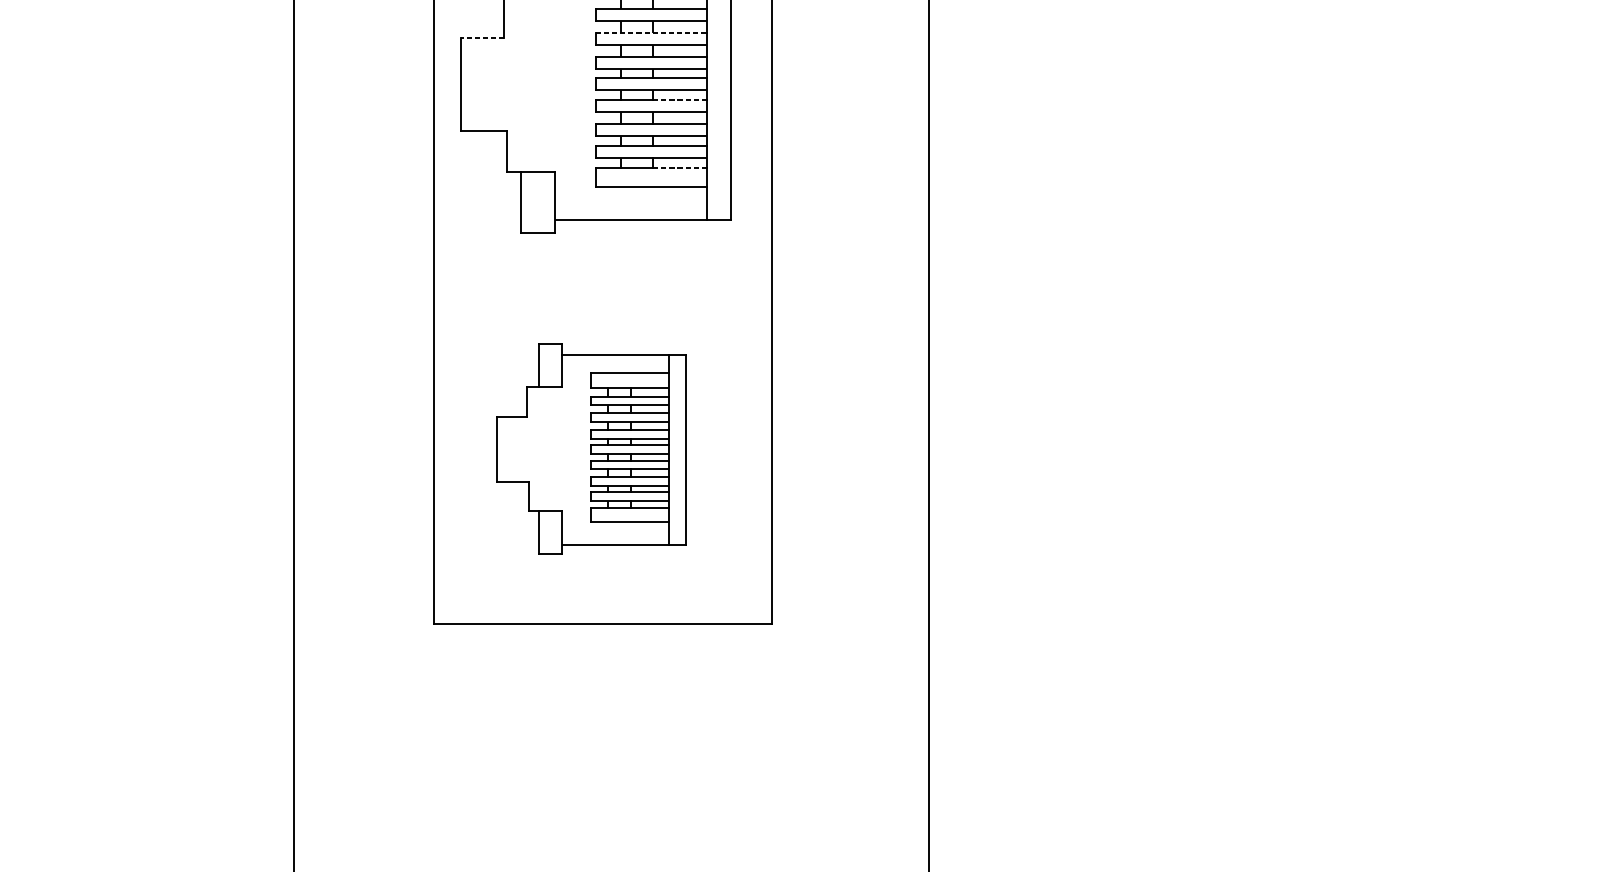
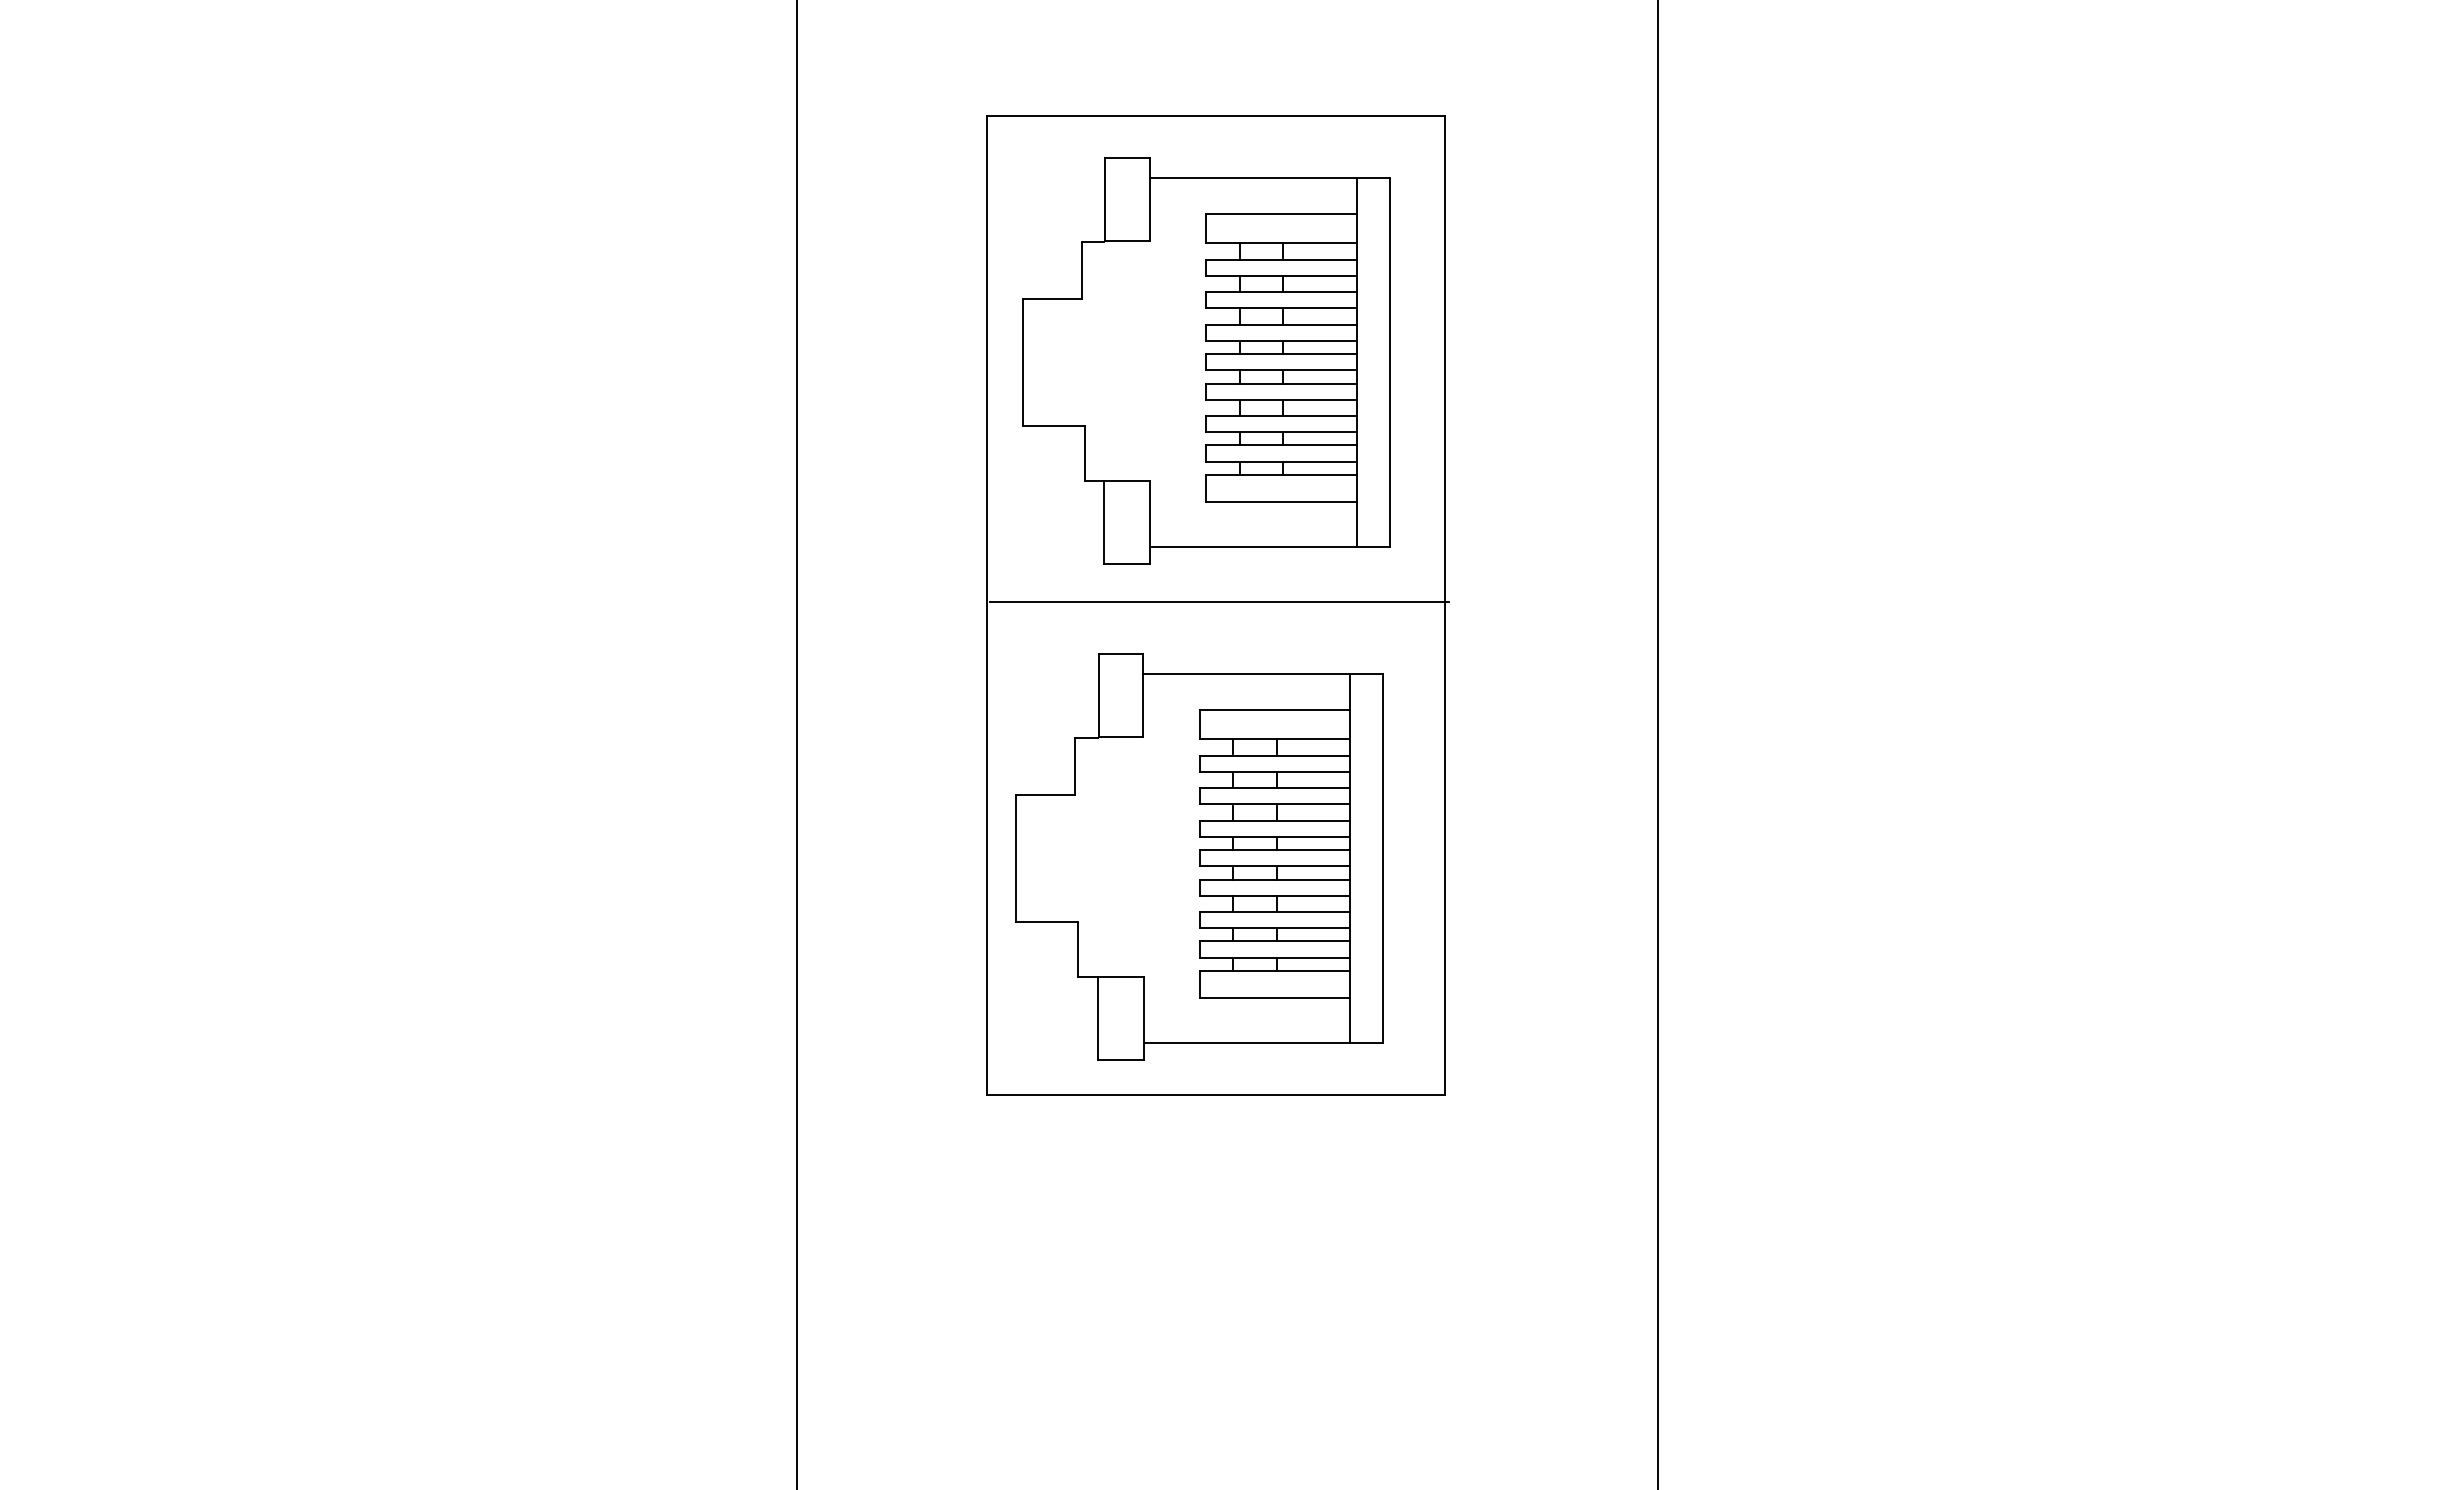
line: (651, 33) -> (1281, 292), dashed -> solid
line: (482, 37) -> (1052, 298), dashed -> solid
line: (680, 100) -> (1320, 383), dashed -> solid
line: (680, 167) -> (1320, 474), dashed -> solid
line: (605, 260) -> (1219, 601), added
part: (591, 448) -> (1199, 856), size x1.43

